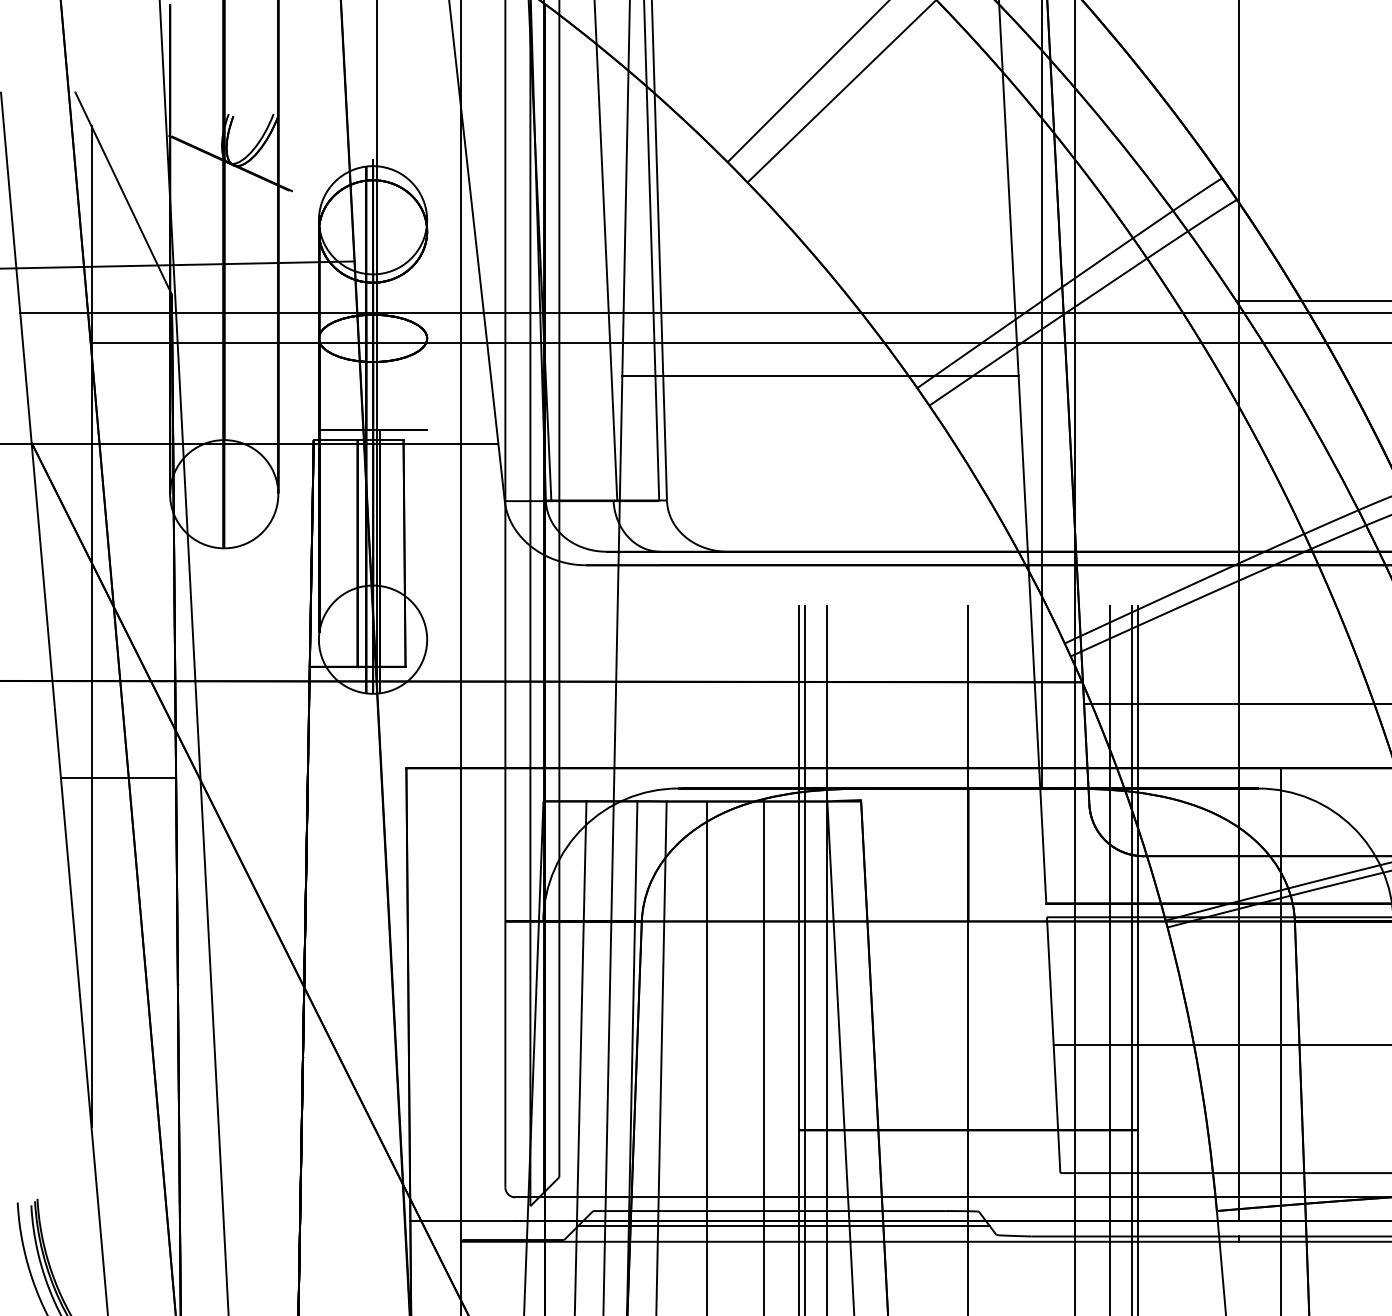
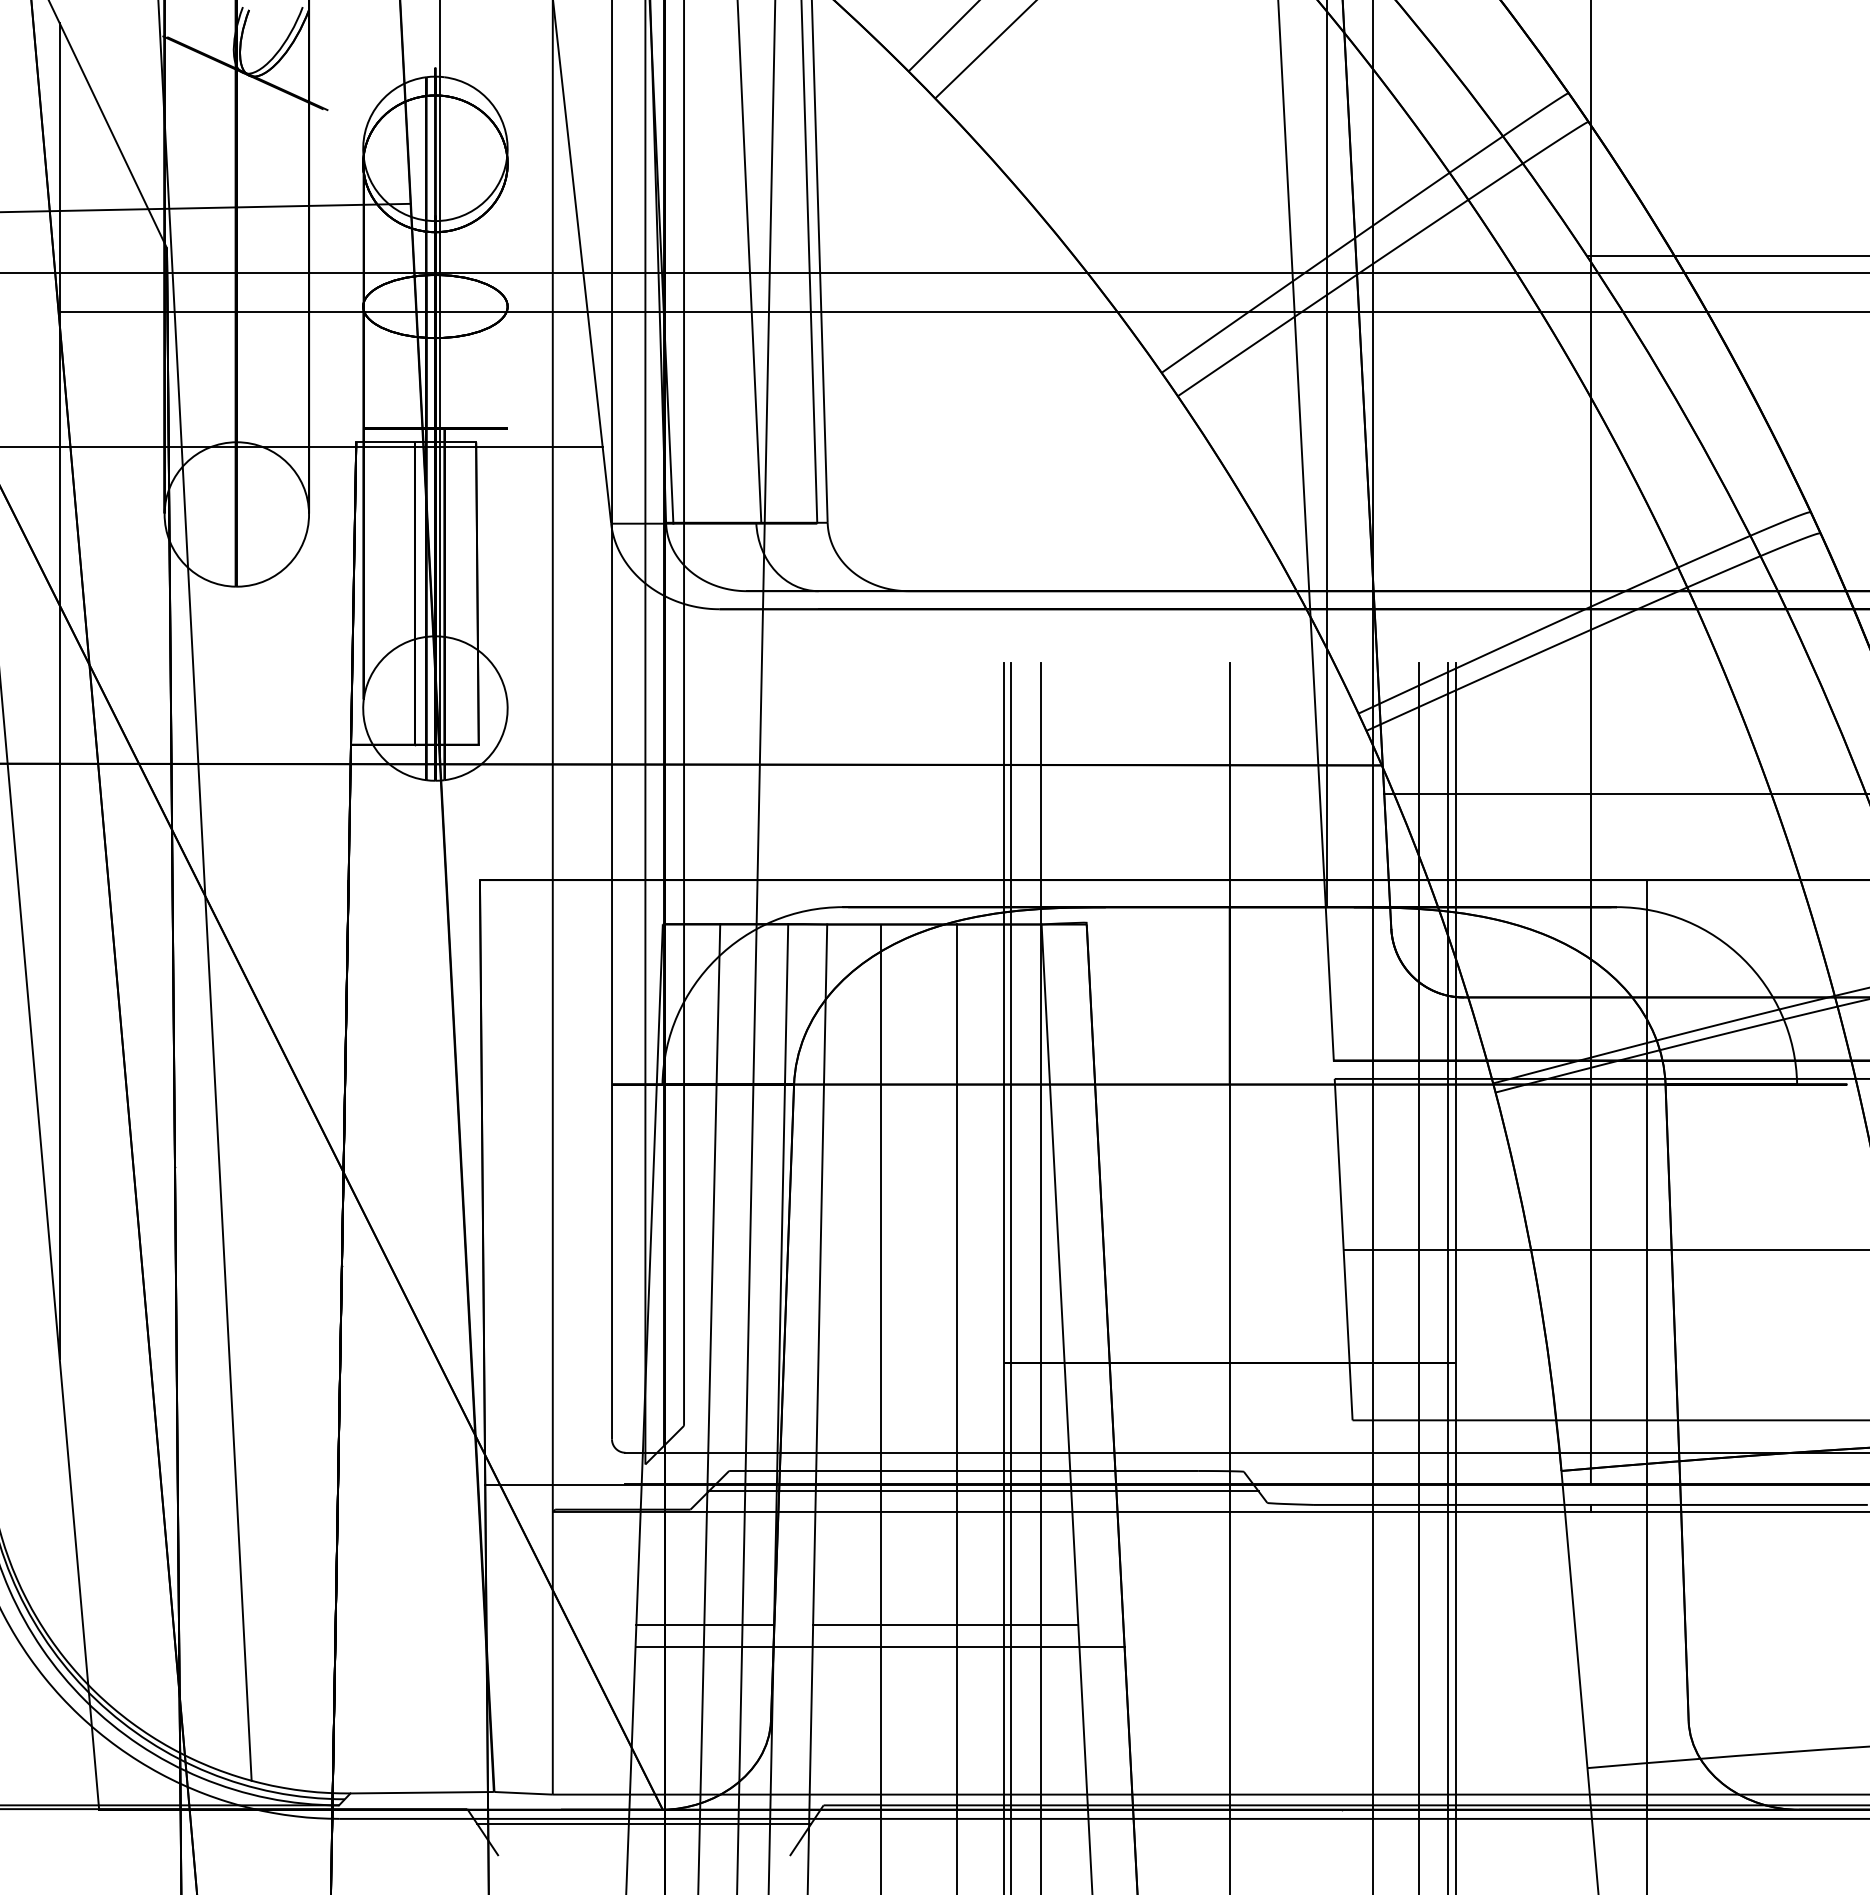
line: (820, 375) -> (1032, 356), removed
line: (118, 778) -> (95, 893), removed

